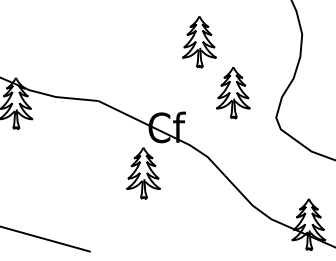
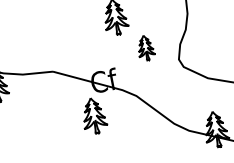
part: (233, 93) -> (145, 48), size x0.7

